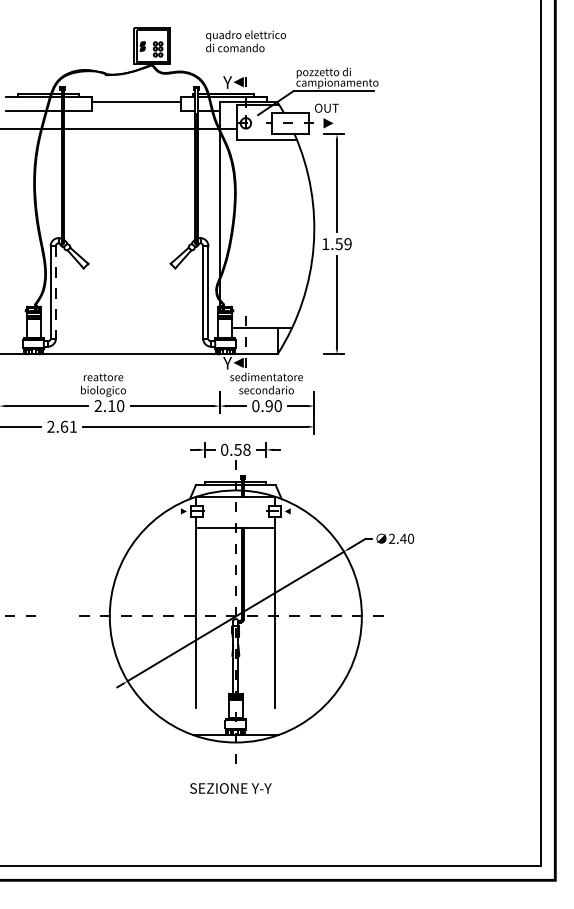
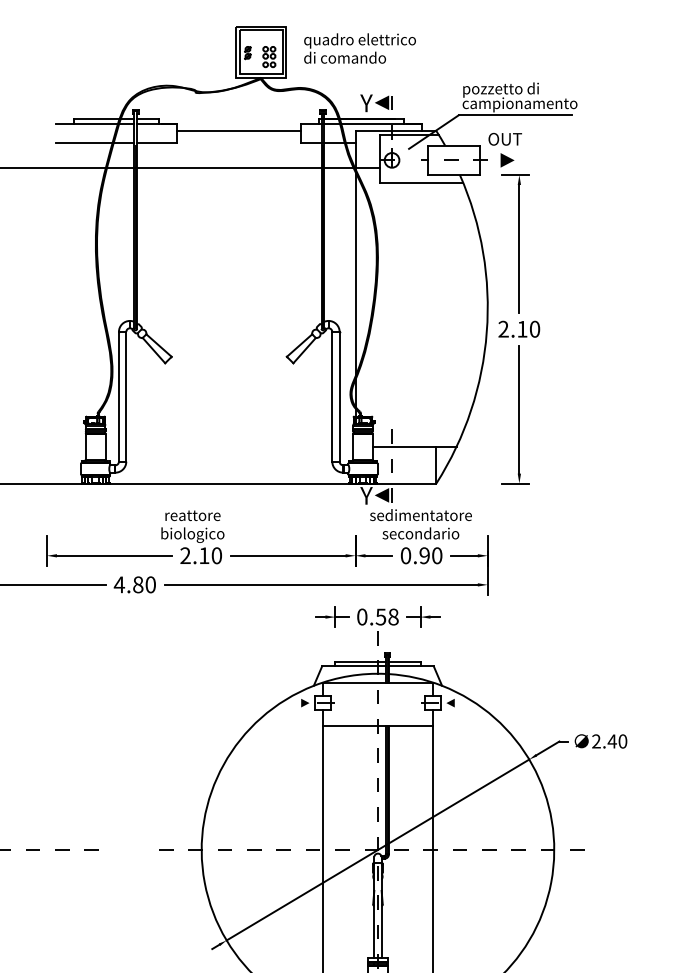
text: (245, 41) -> (359, 48), moved
text: (336, 244) -> (518, 329), 1.59 -> 2.10
line: (55, 292) -> (125, 396), dashed -> solid
text: (62, 426) -> (135, 584), 2.61 -> 4.80

